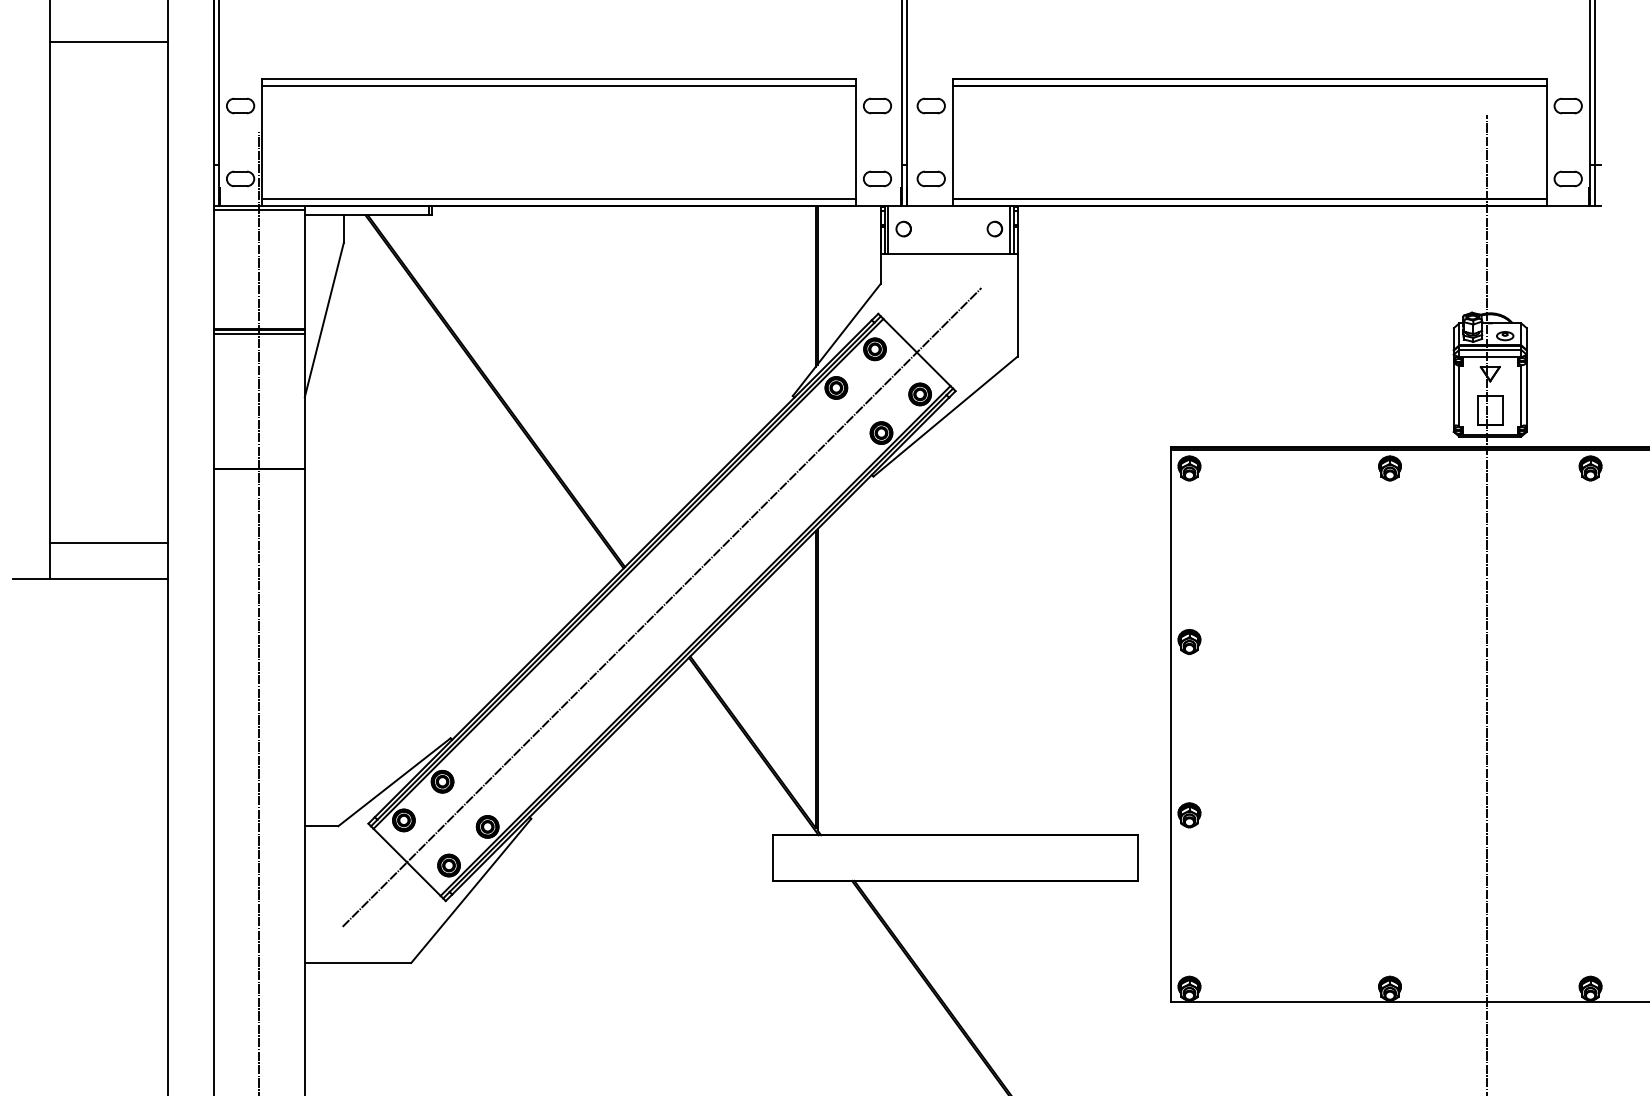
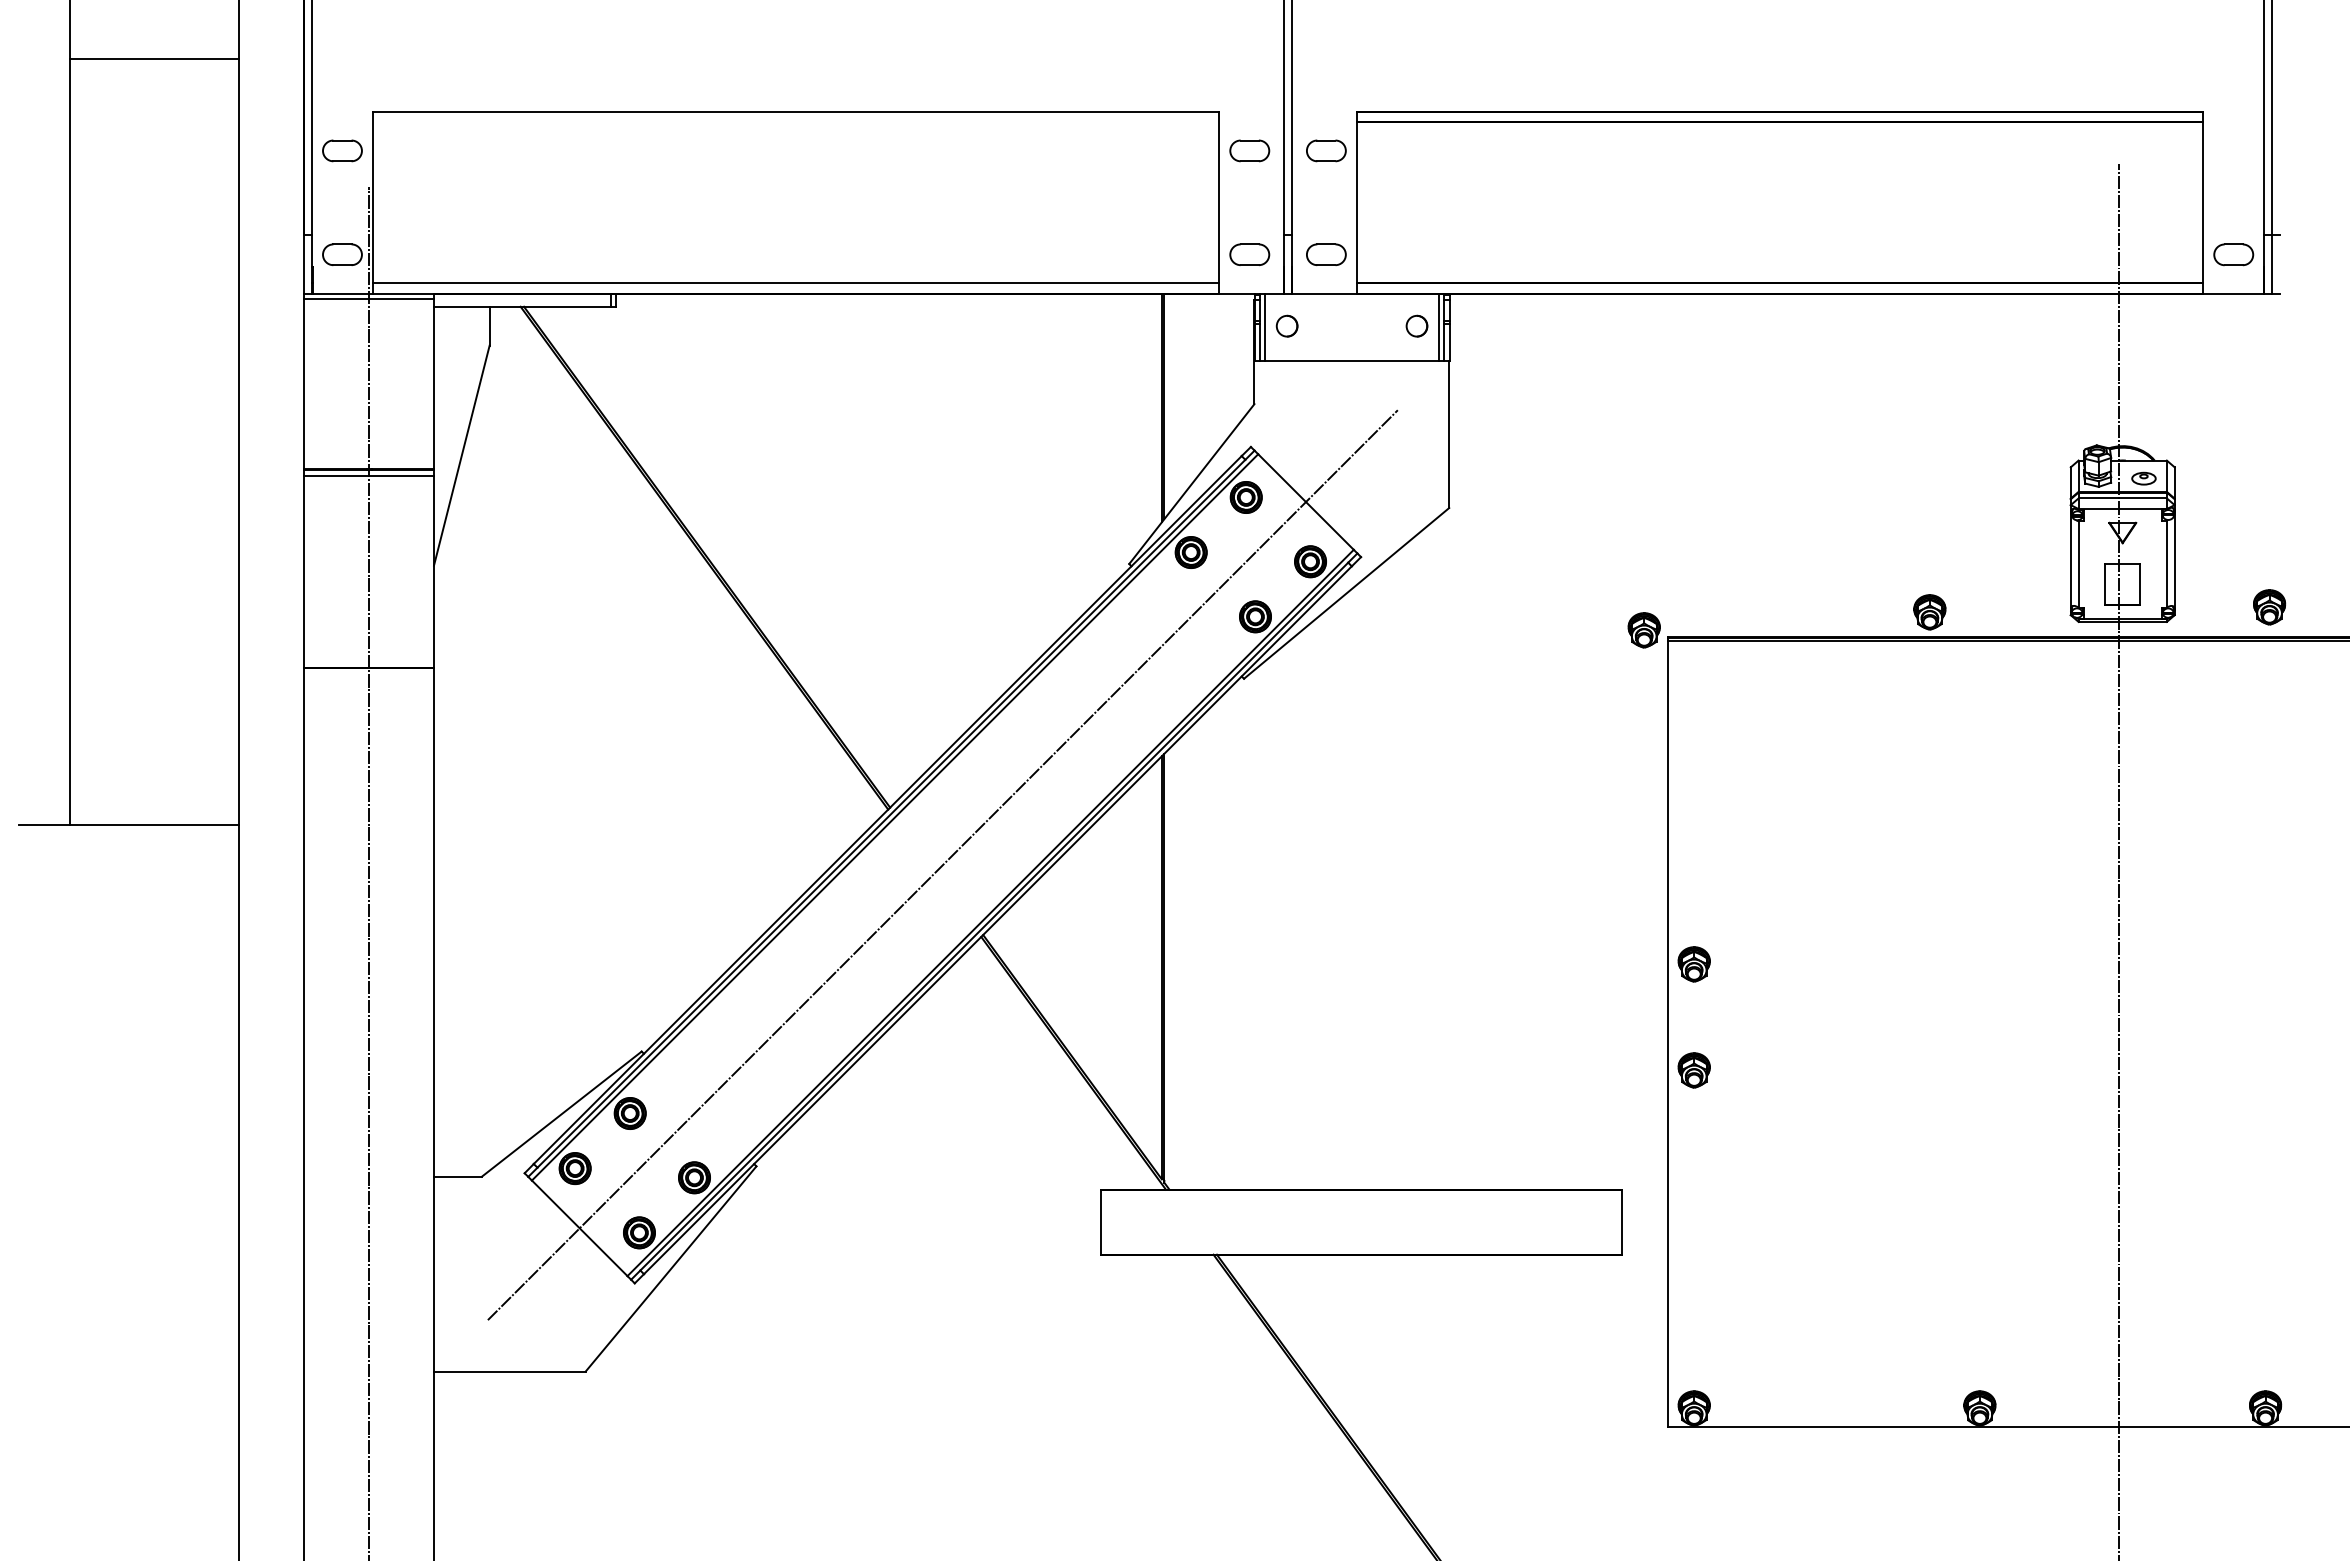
line: (559, 86) -> (796, 122), removed
part: (1568, 105) -> (2233, 150), removed
part: (1188, 468) -> (1643, 630), moved
part: (1389, 468) -> (1929, 612), moved
part: (1590, 468) -> (2269, 607), moved
line: (108, 542) -> (154, 772), removed
part: (1188, 642) -> (1693, 964), moved
part: (1188, 815) -> (1693, 1070), moved

